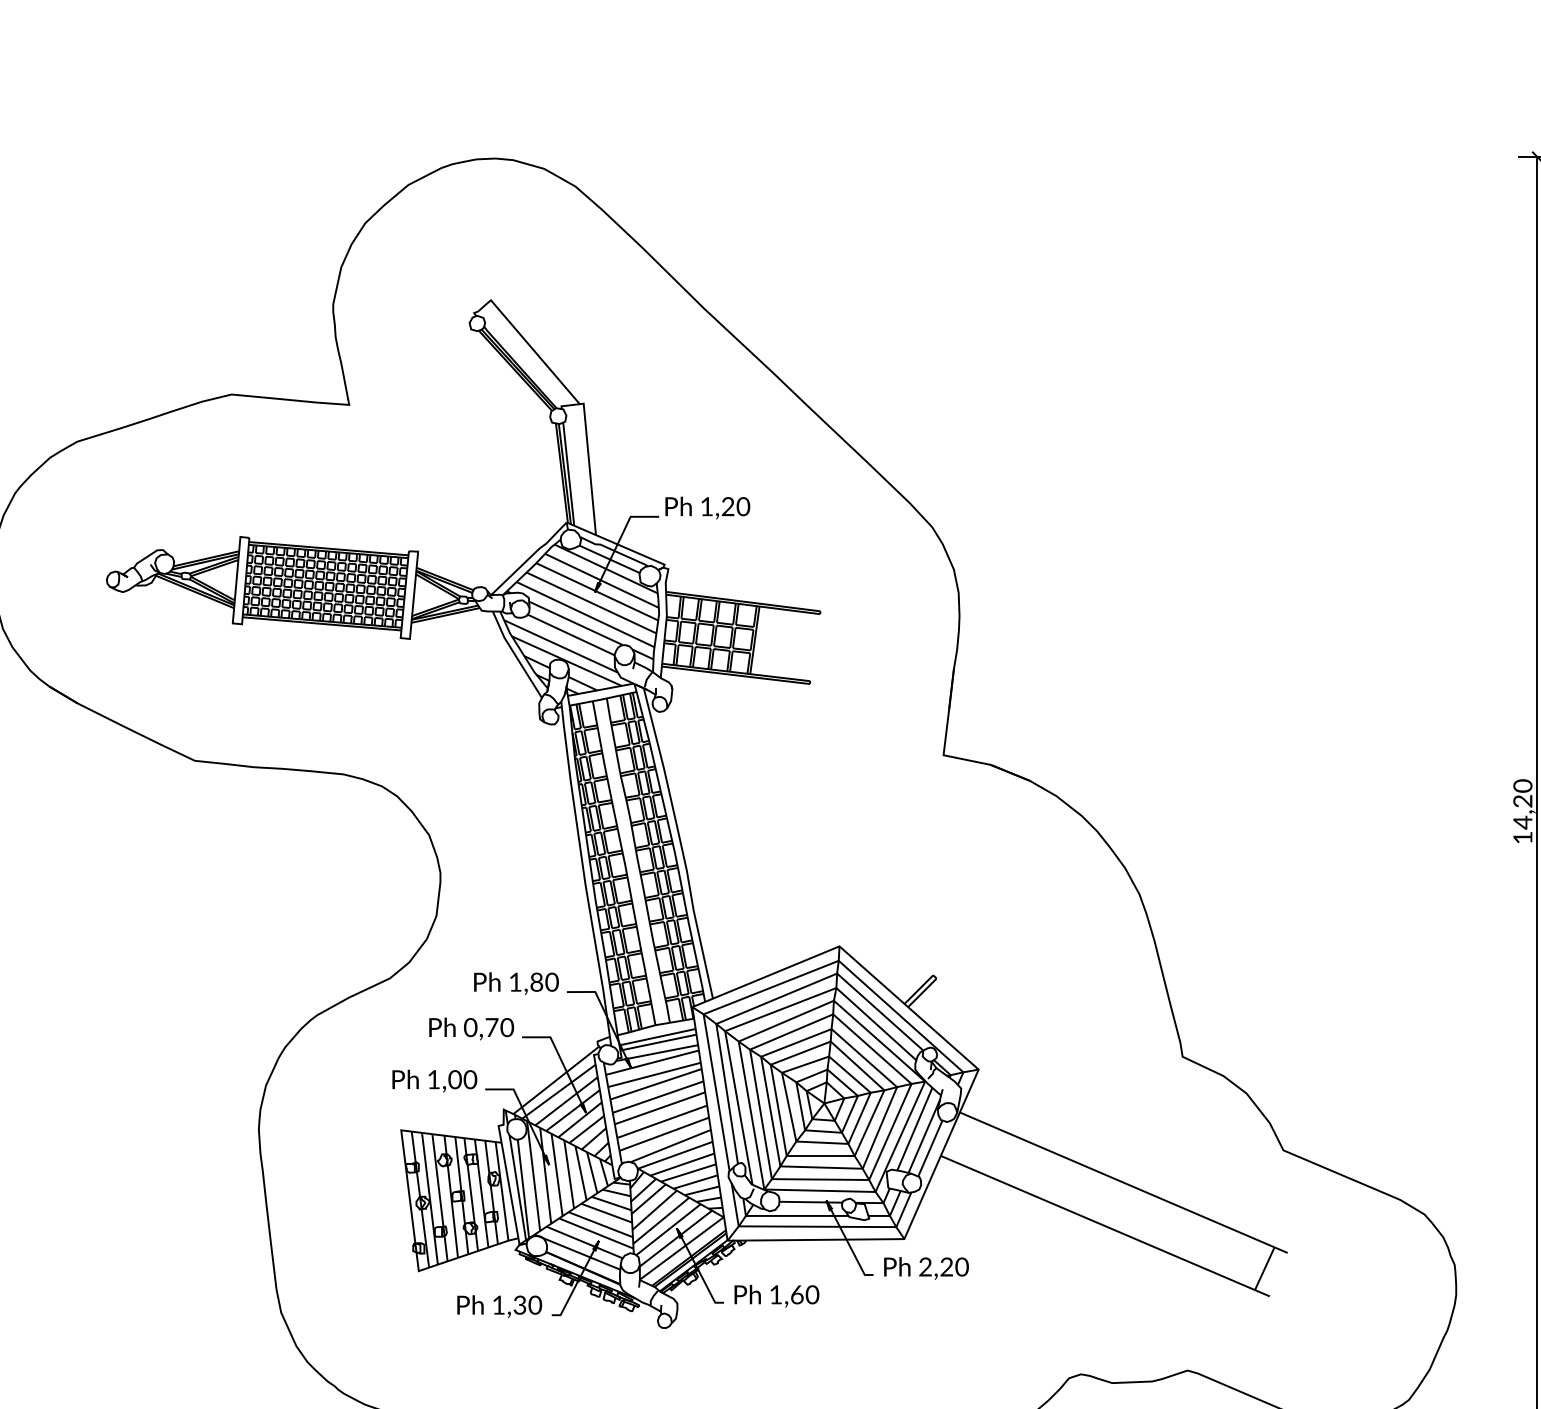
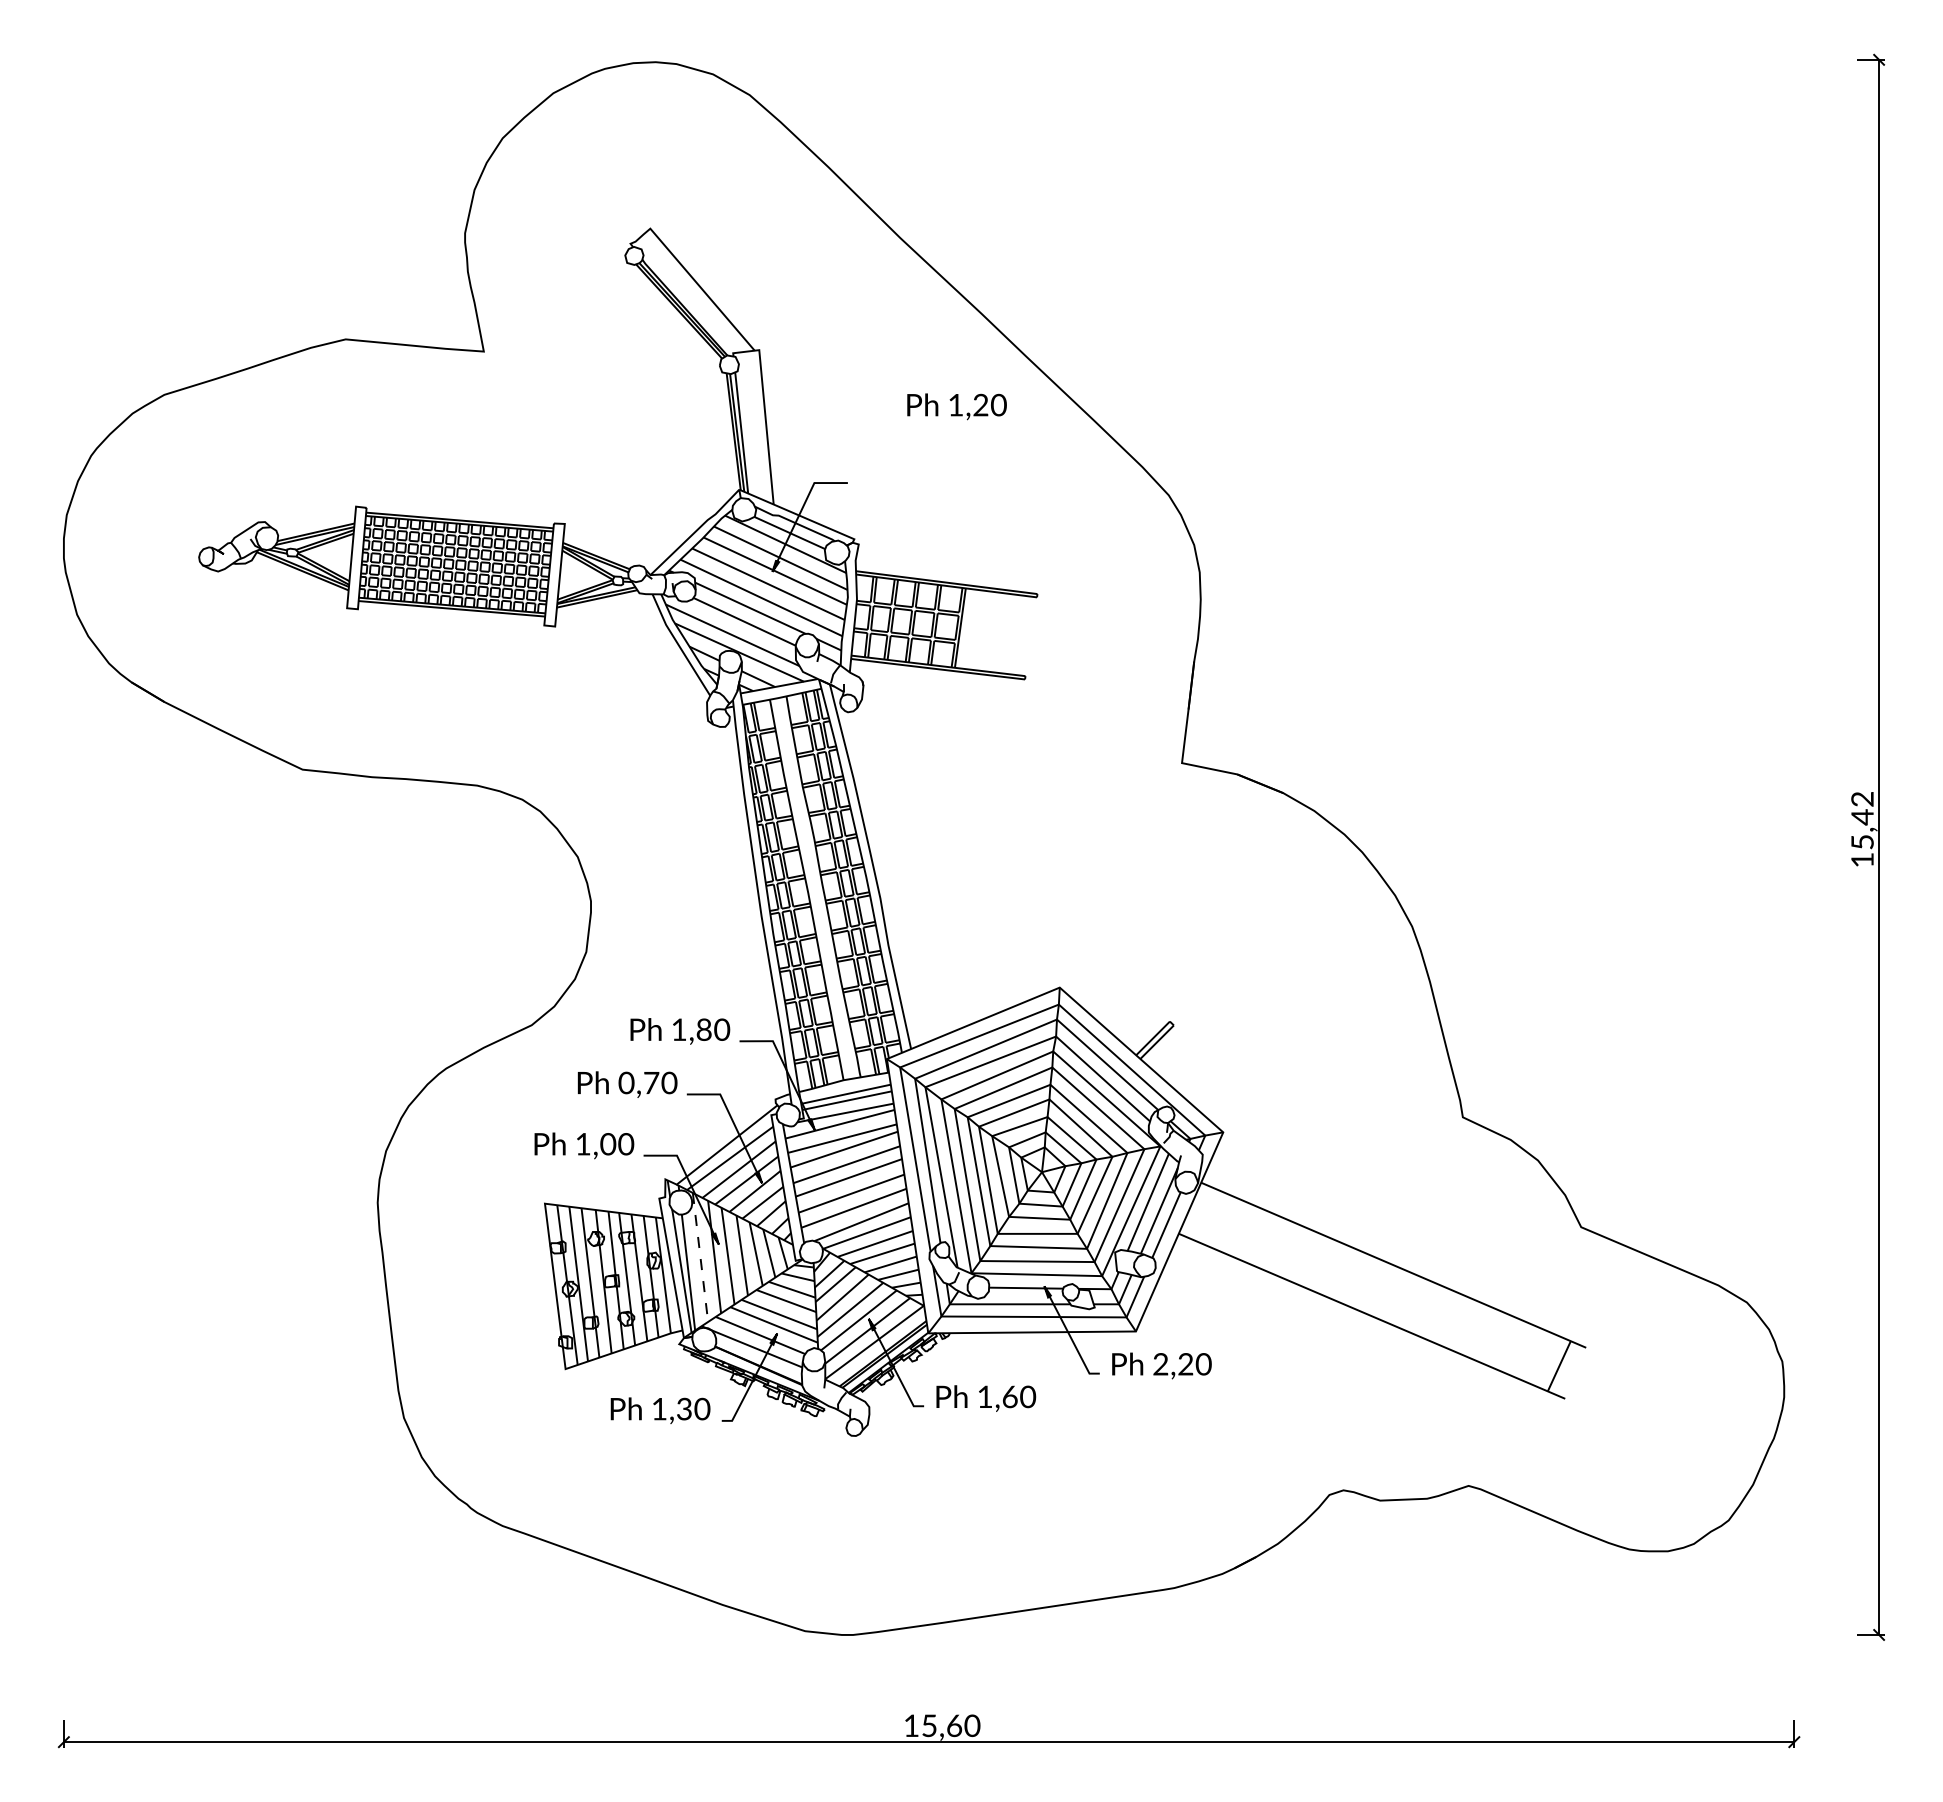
text: (707, 507) -> (956, 406), moved
text: (1522, 804) -> (1862, 820), 14,20 -> 15,42
line: (533, 1176) -> (700, 1257), solid -> dashed

